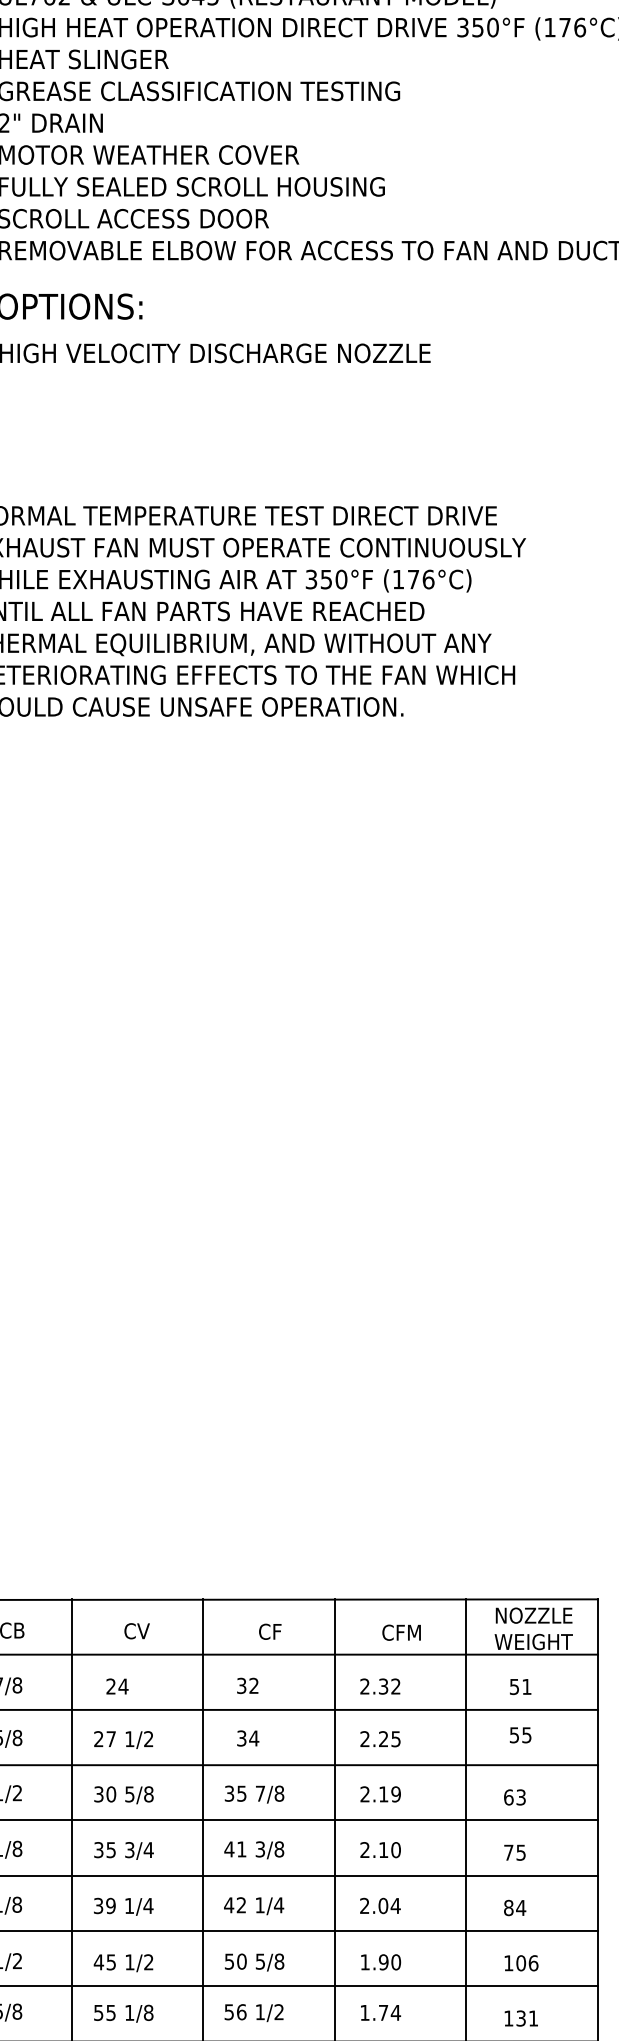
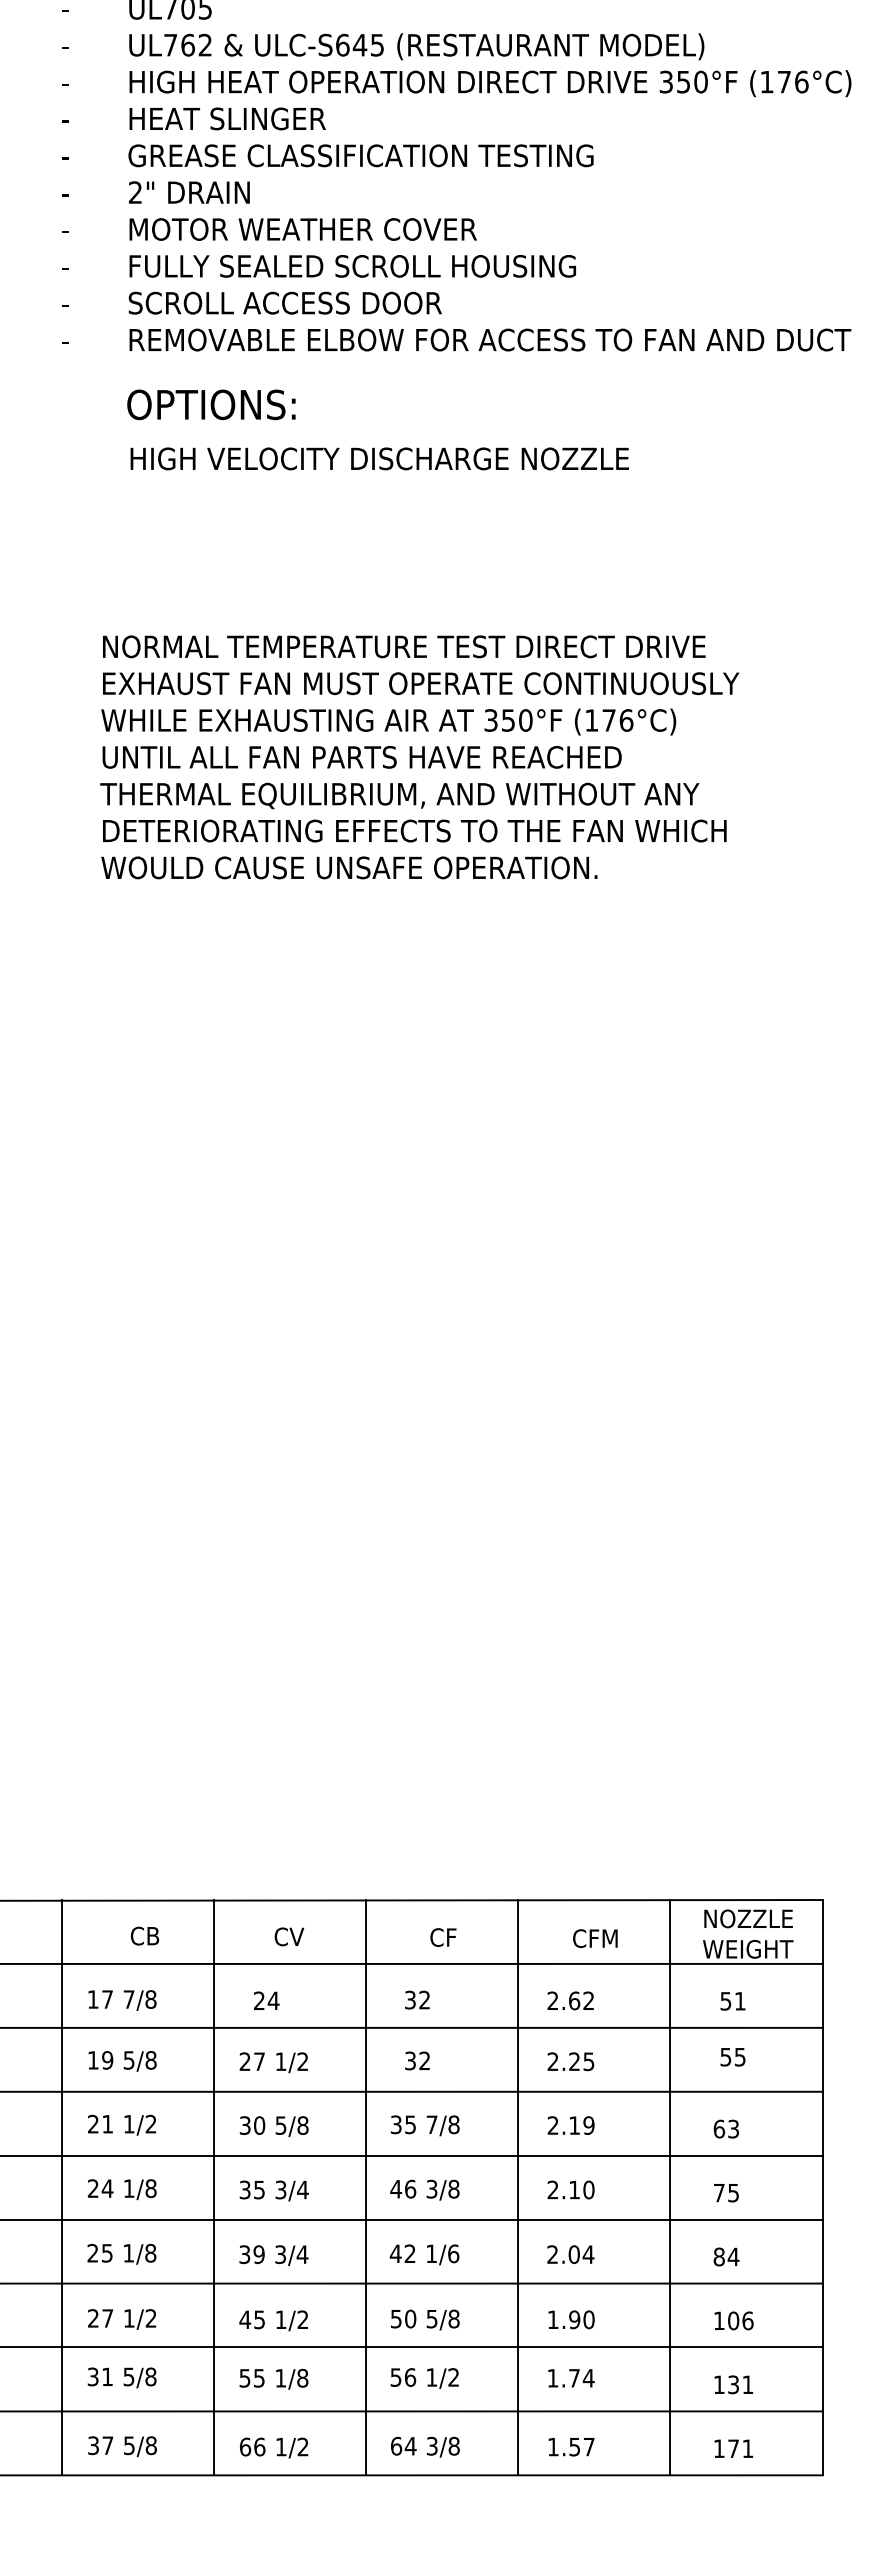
text: (383, 1686) -> (574, 2000), 2.32 -> 2.62
text: (253, 1738) -> (424, 2060), 34 -> 32
text: (241, 1848) -> (410, 2188), 41 -> 46
text: (278, 1904) -> (453, 2253), 1/4 -> 1/6
text: (129, 1905) -> (280, 2254), 1/4 -> 3/4

